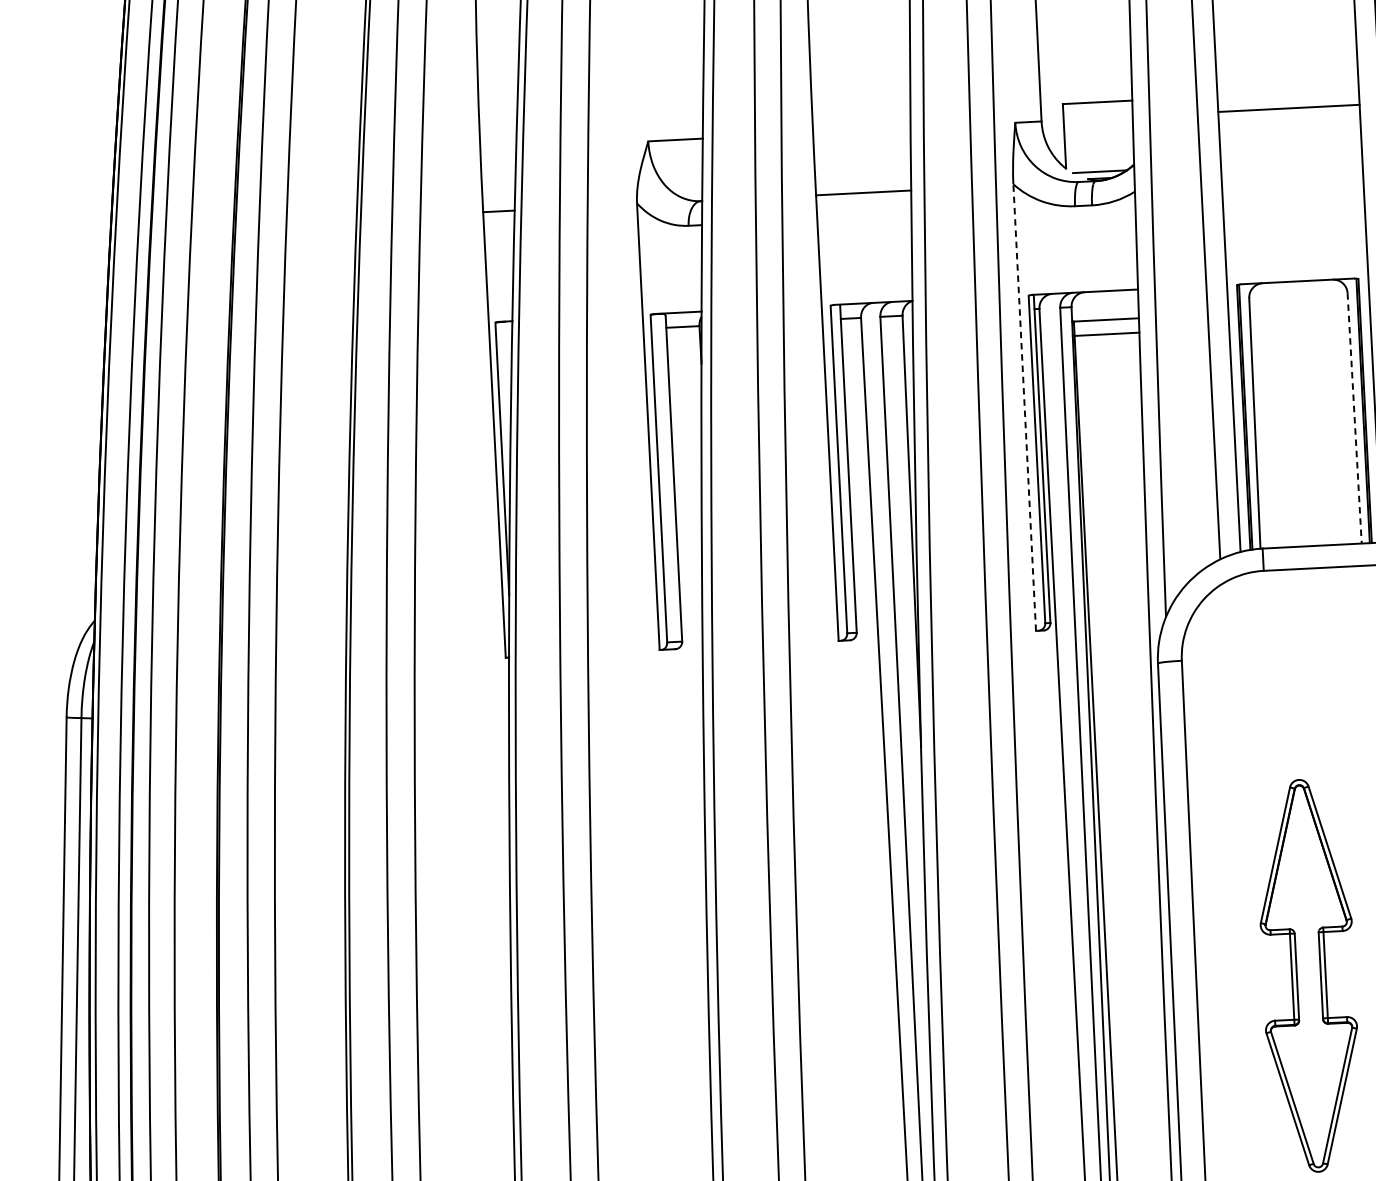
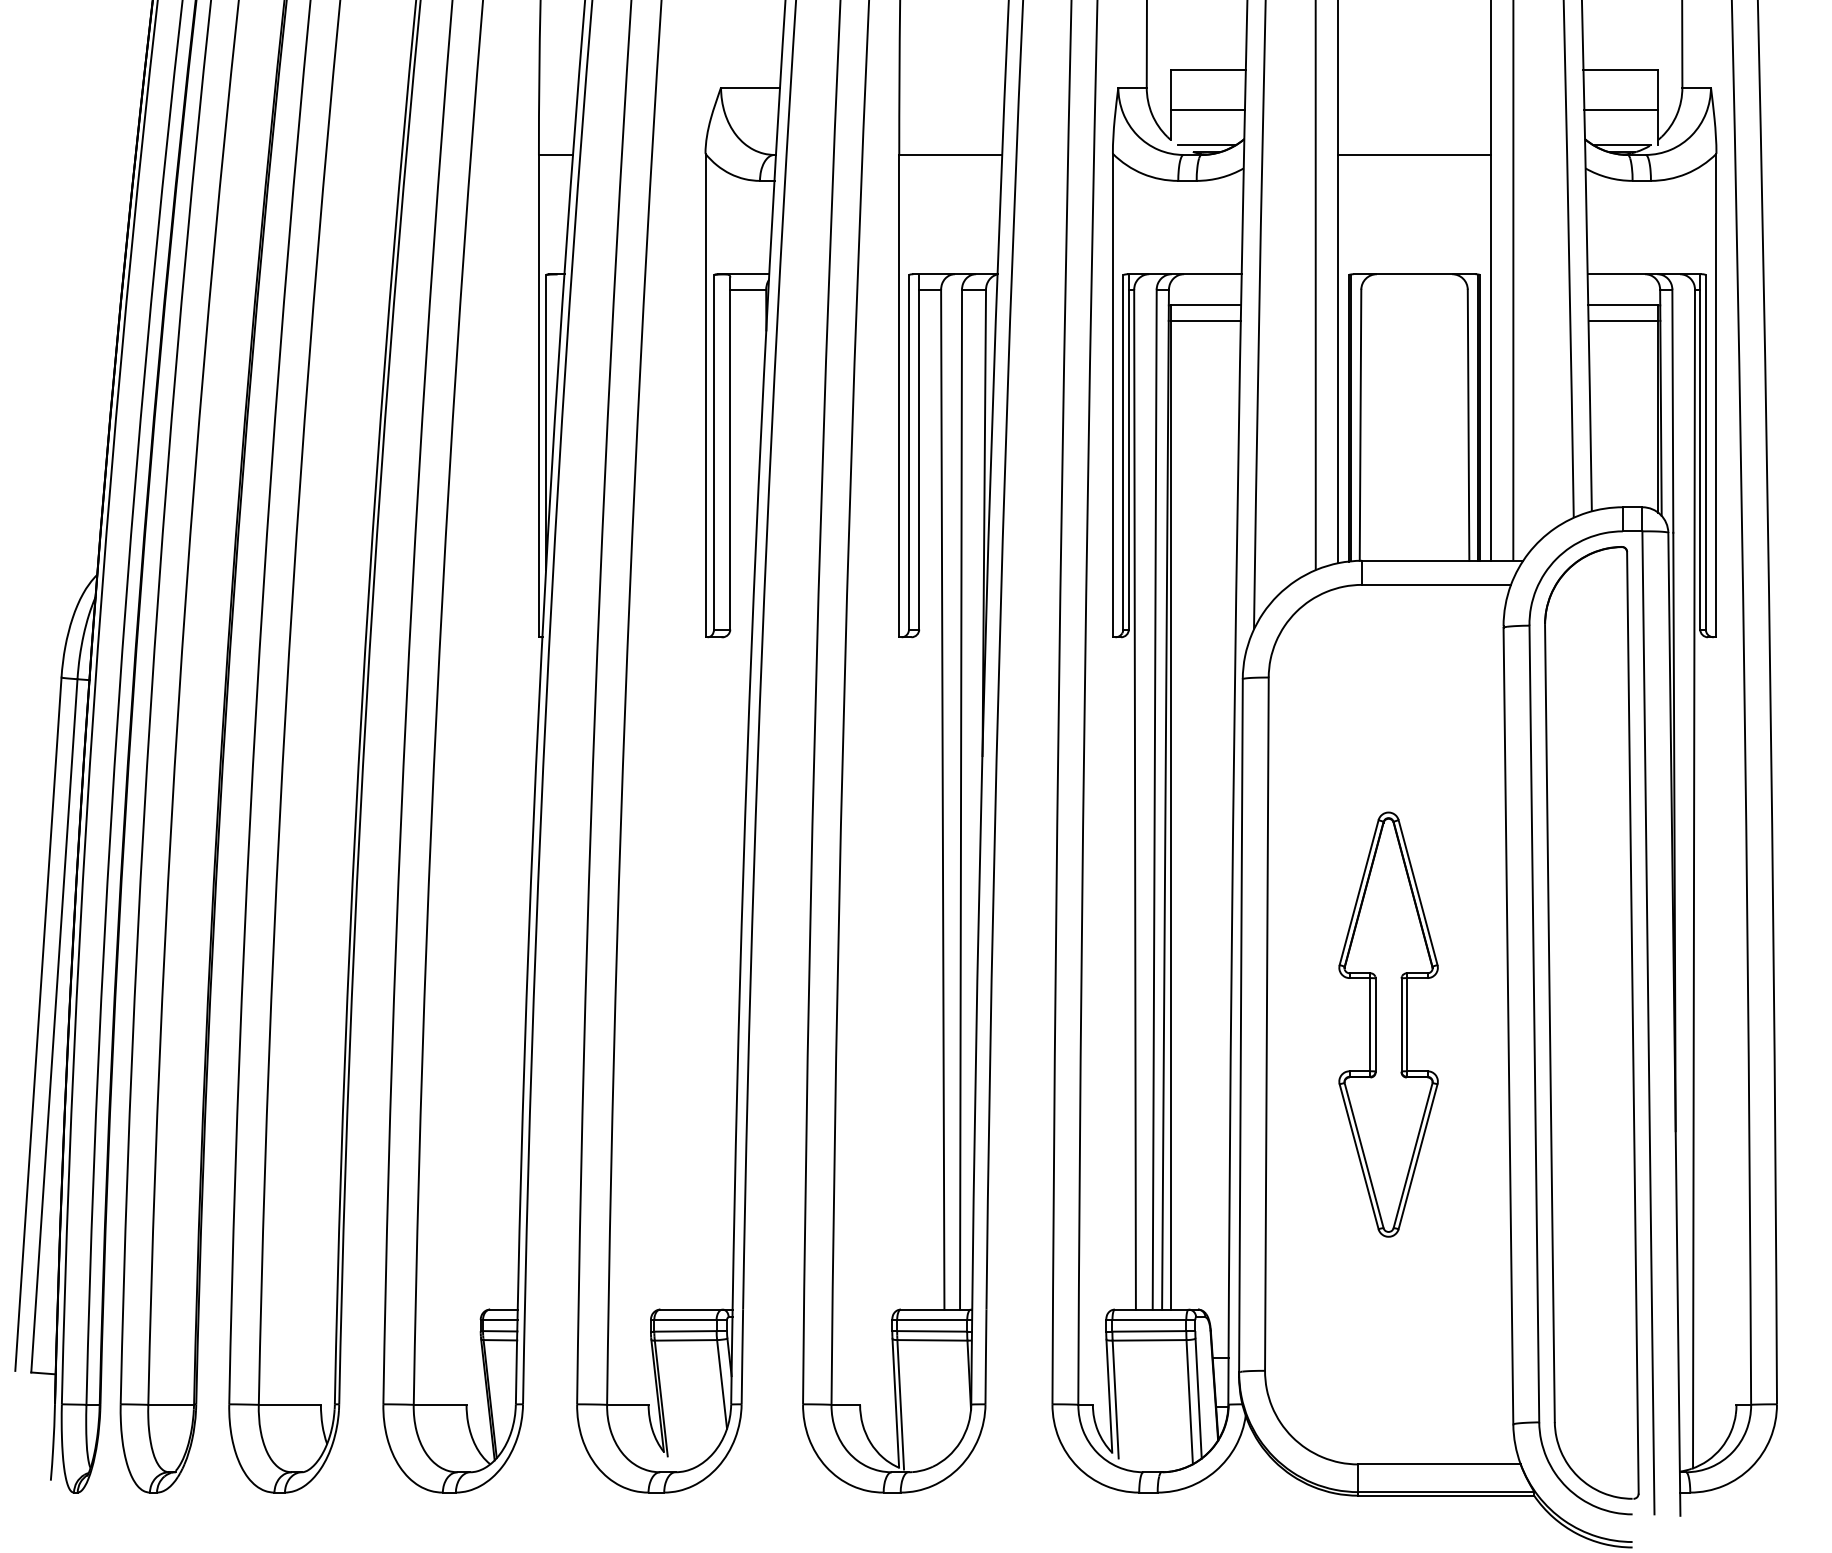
line: (1288, 107) -> (1414, 154), moved
line: (1098, 138) -> (1207, 109), added
line: (1024, 407) -> (1112, 395), dashed -> solid
line: (1354, 418) -> (1468, 425), dashed -> solid

